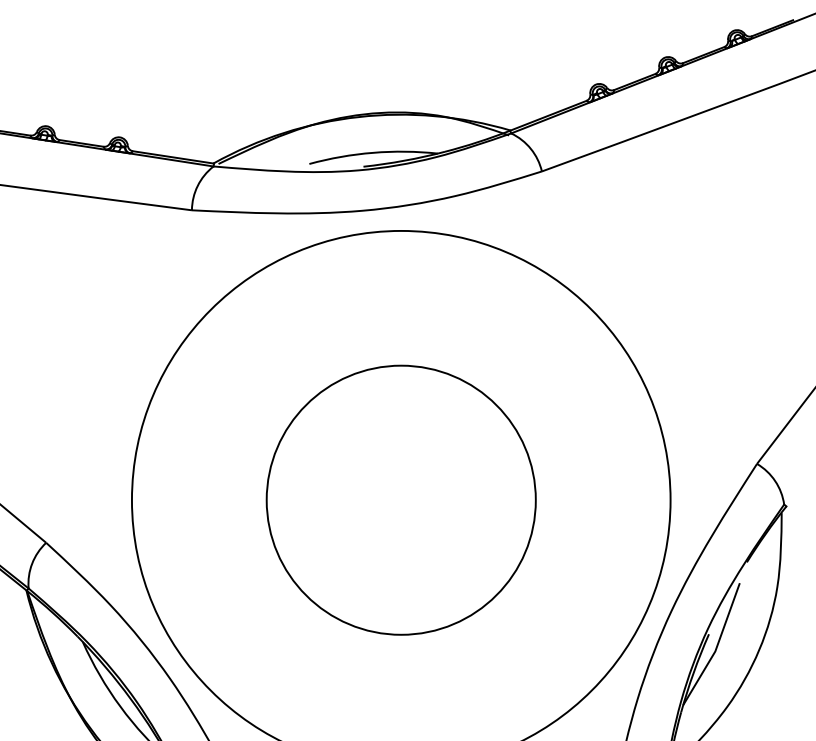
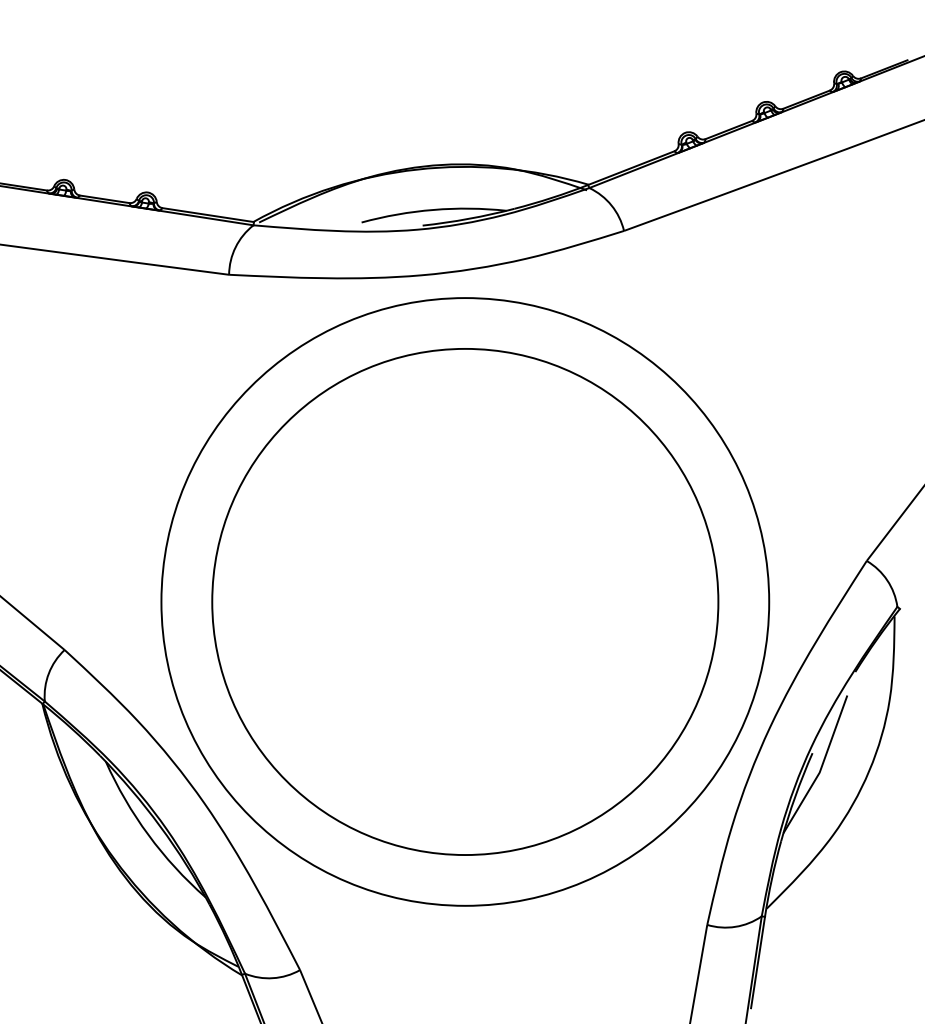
circle: (401, 499) -> (465, 601), size x1.67

